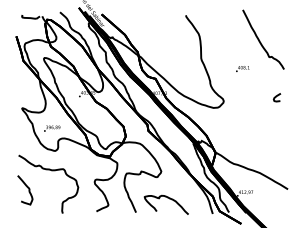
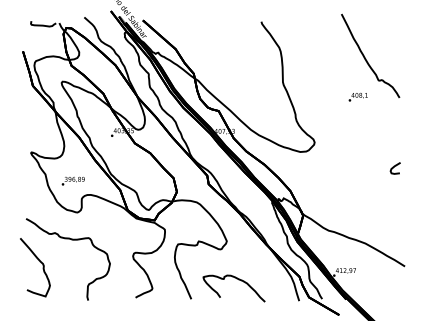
text: (242, 68) -> (357, 96), moved
curve: (276, 97) -> (394, 168), moved
part: (25, 190) -> (35, 268), size x1.43

